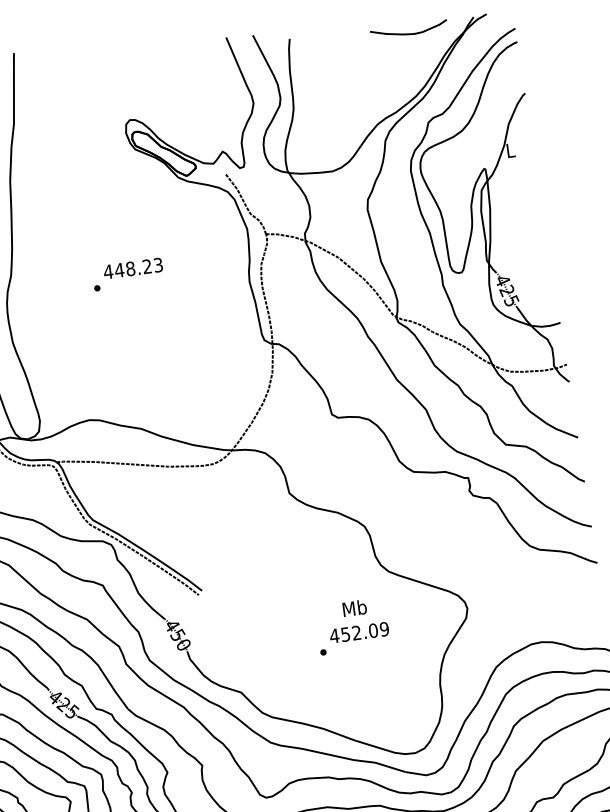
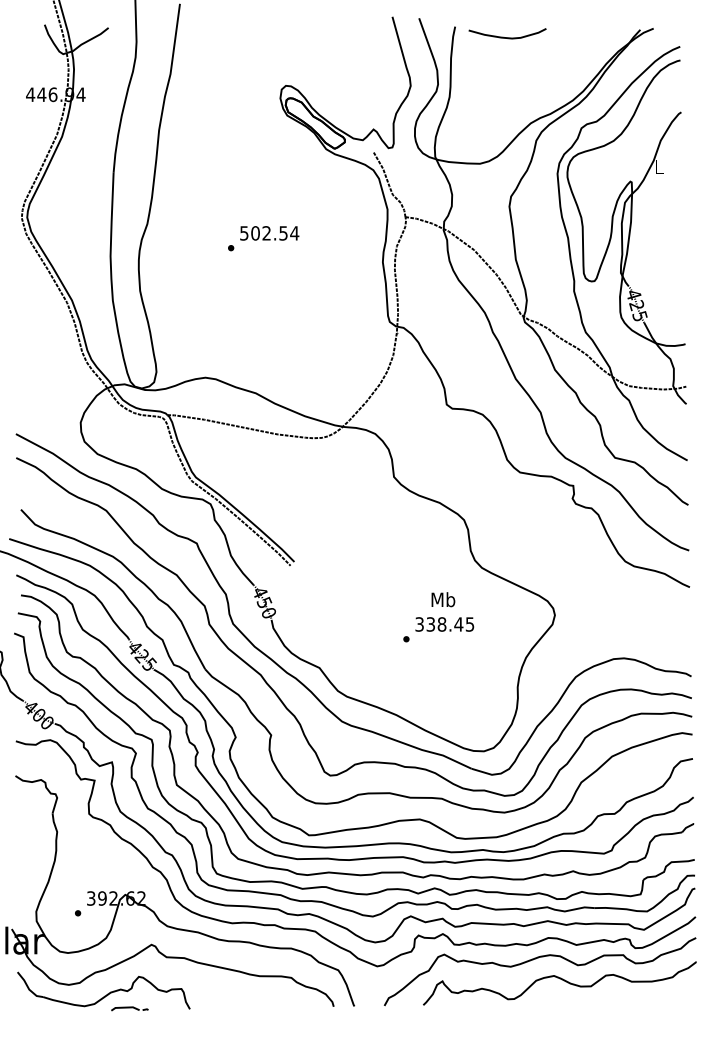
curve: (409, 33) -> (507, 37), moved
text: (133, 268) -> (269, 233), 448.23 -> 502.54
text: (359, 632) -> (444, 624), 452.09 -> 338.45

